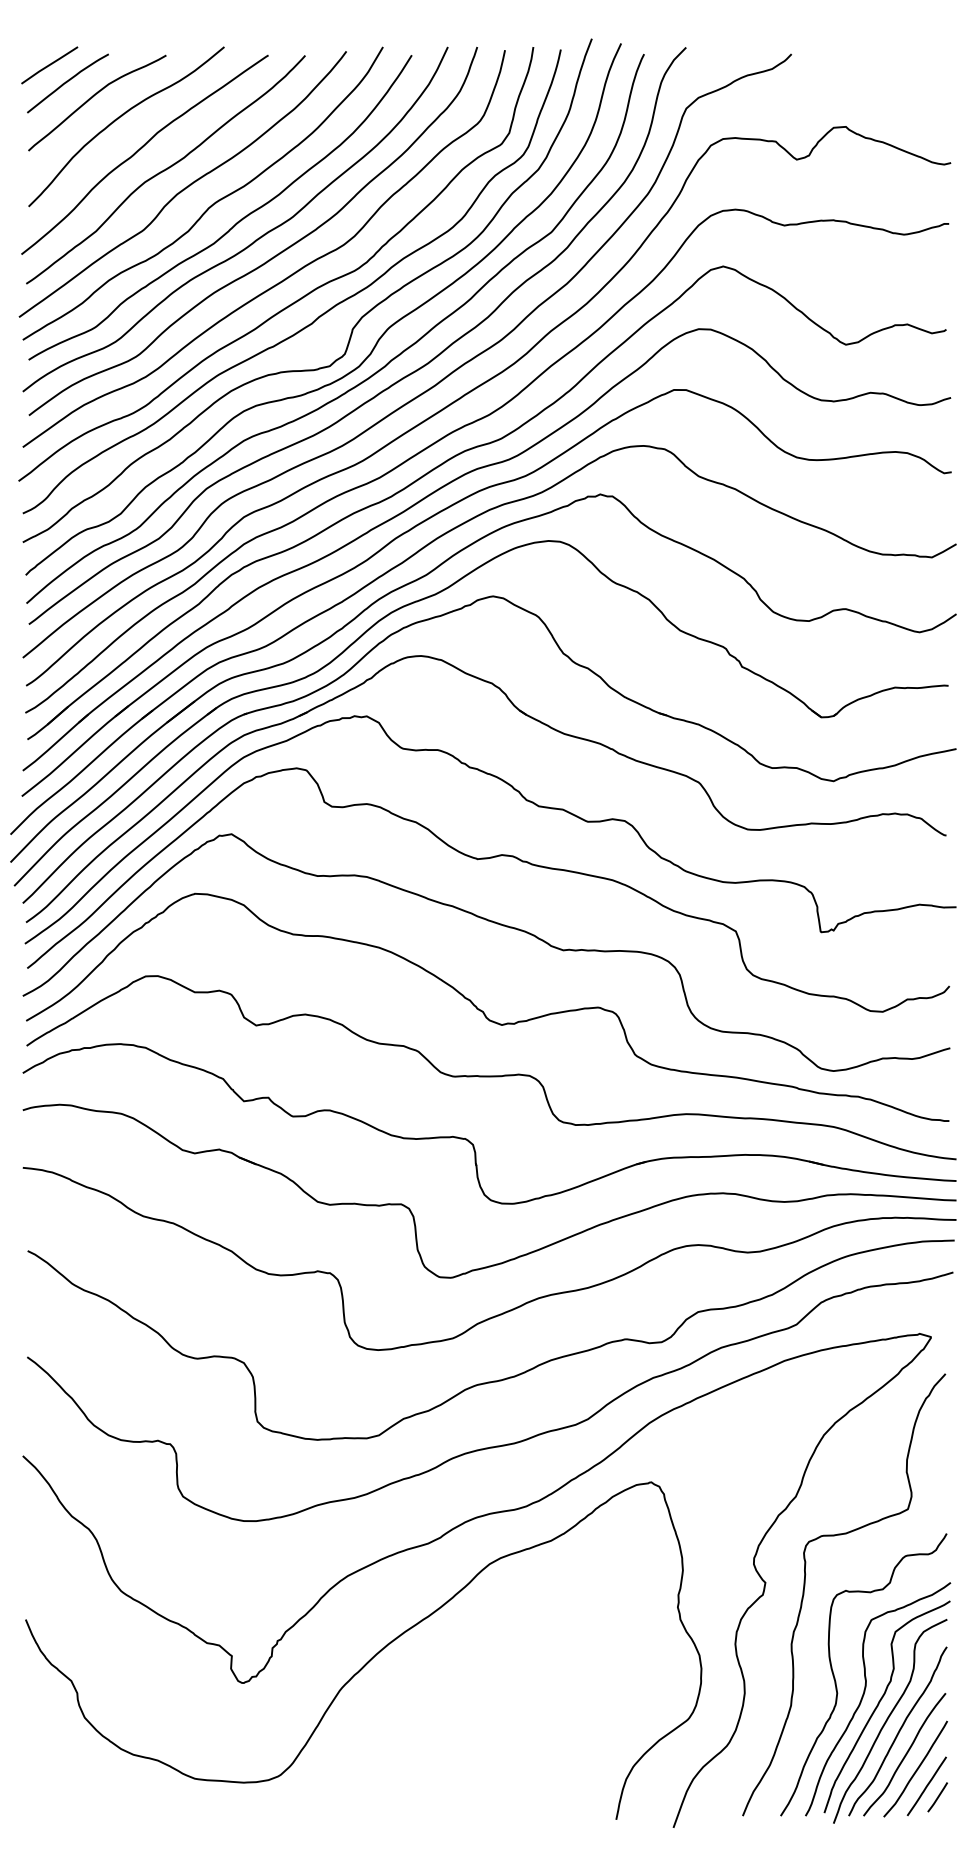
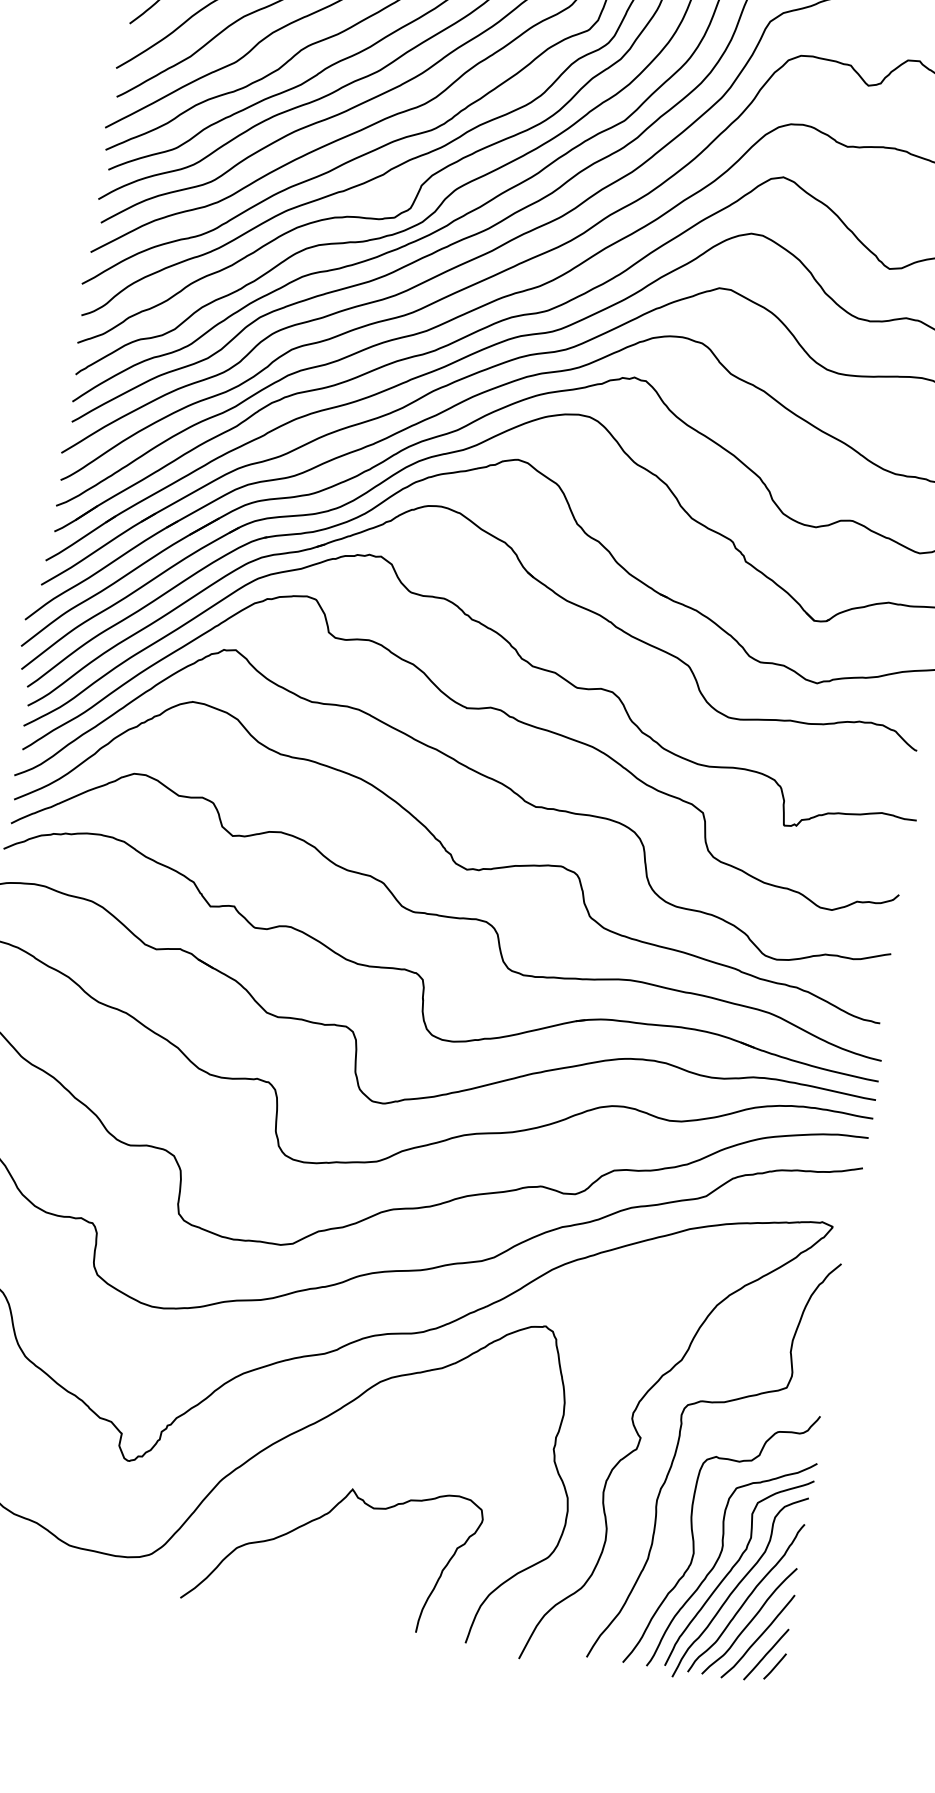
curve: (447, 1714) -> (319, 1519), added

